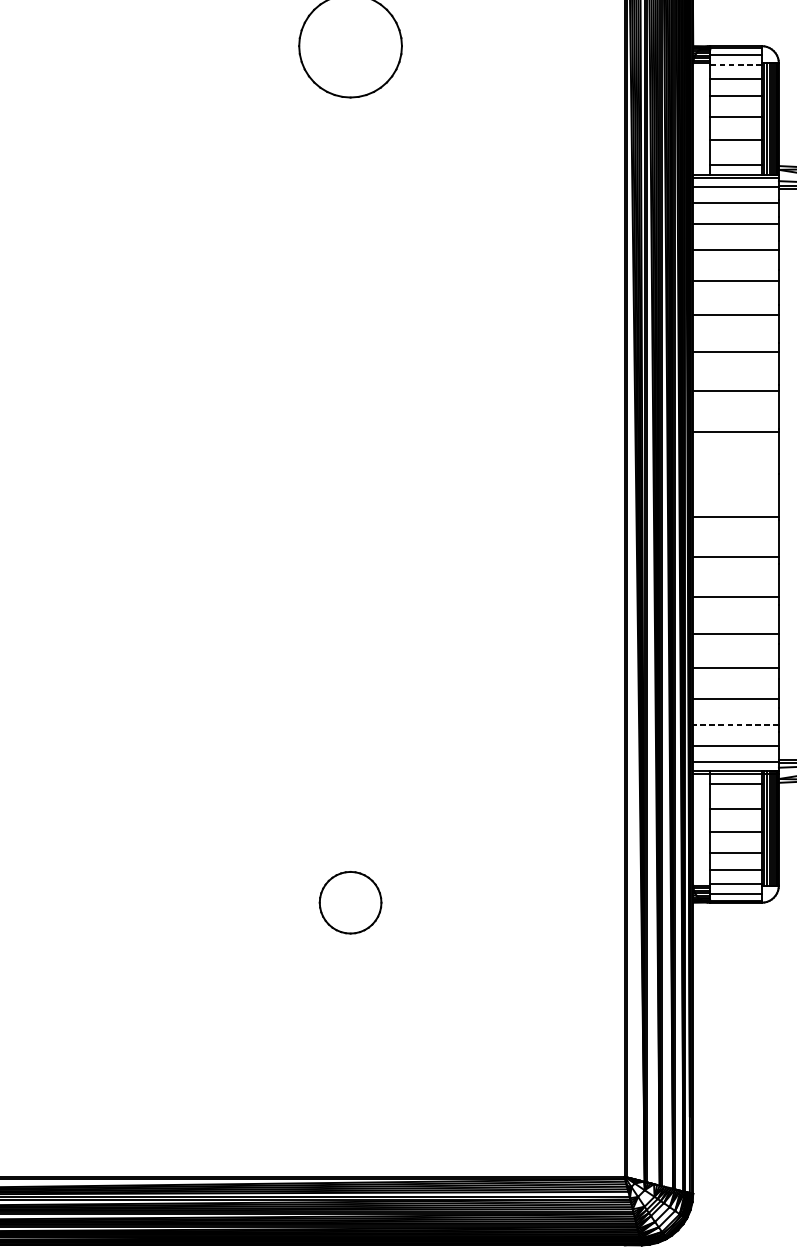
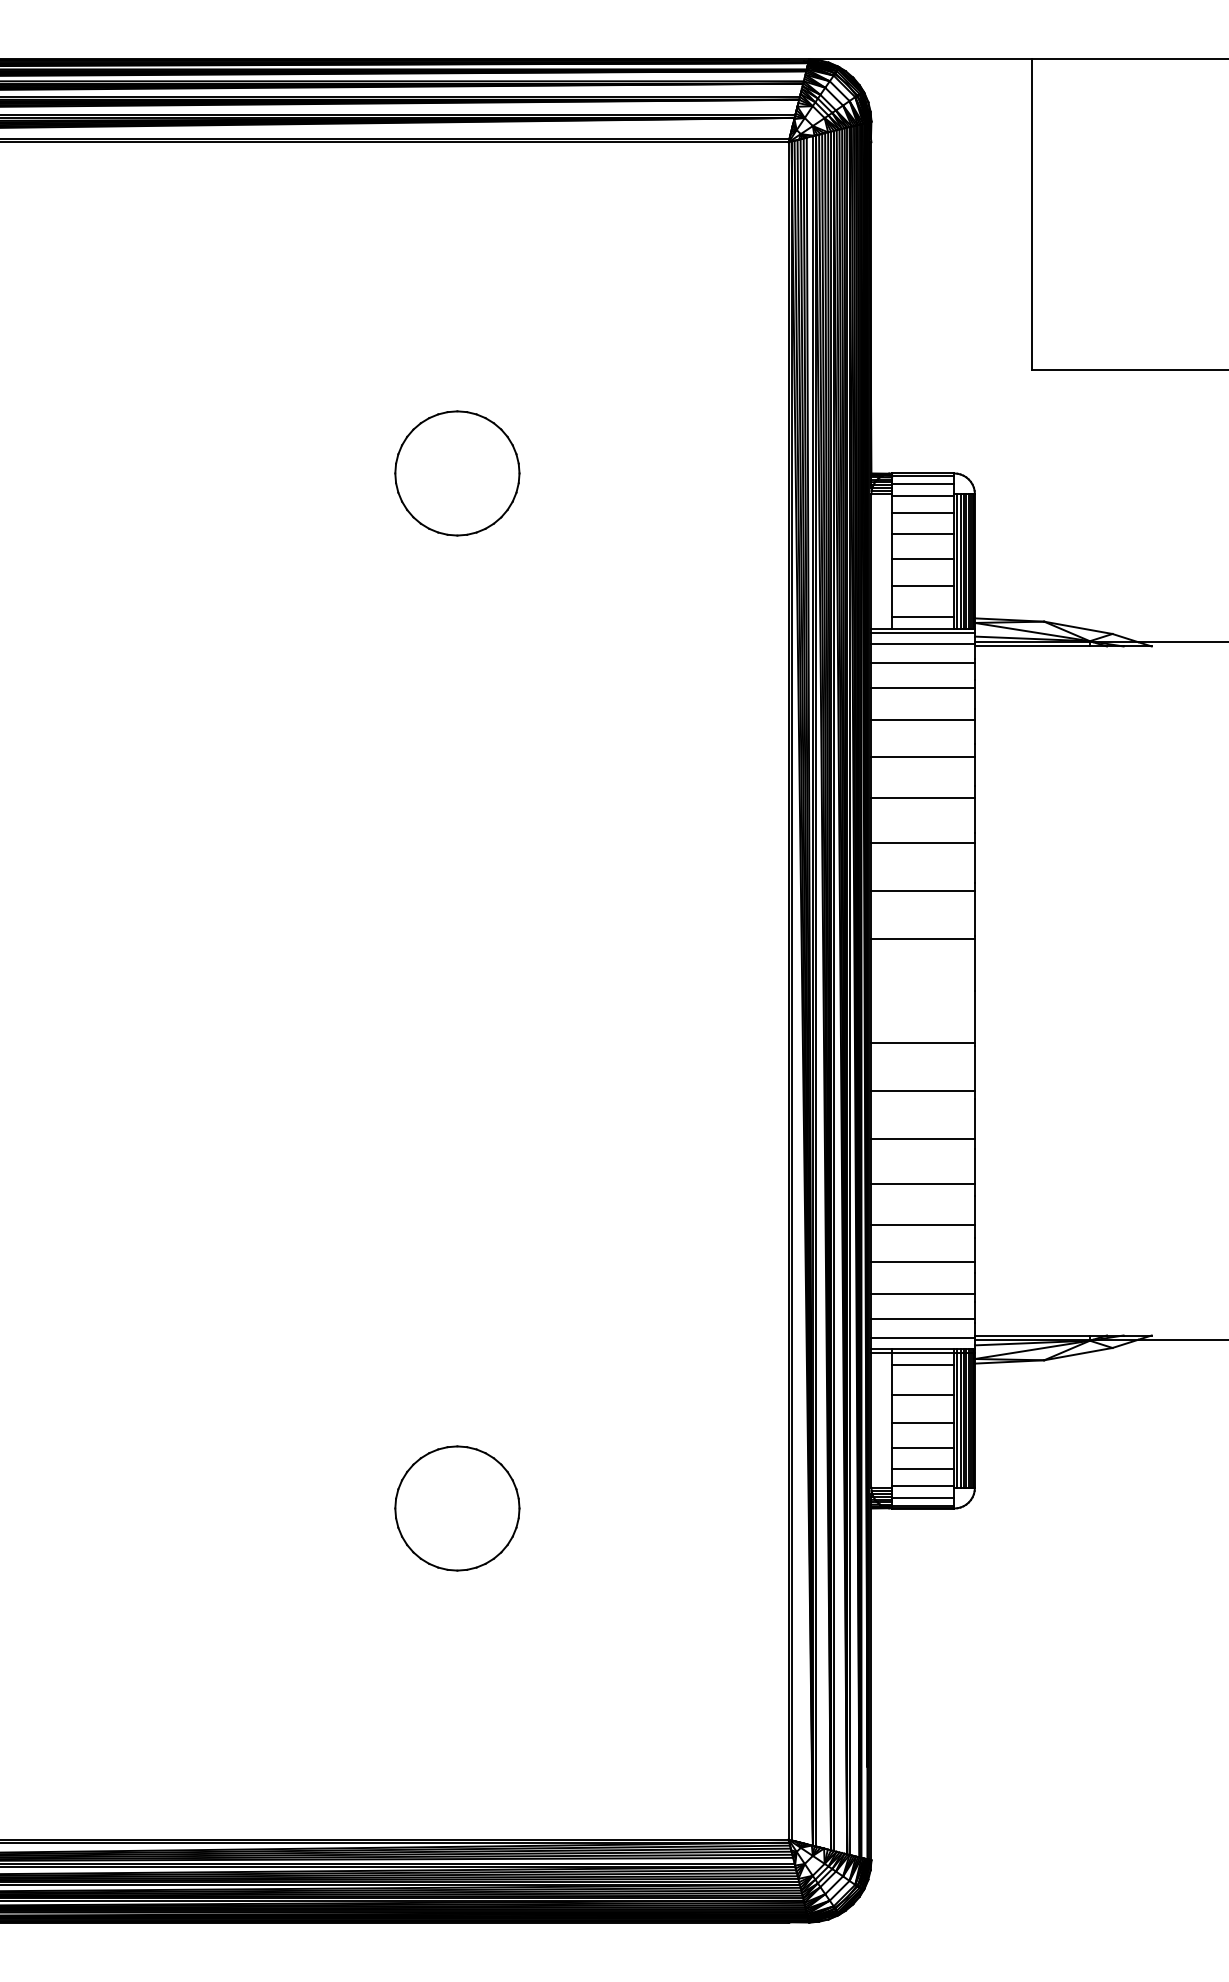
line: (735, 65) -> (922, 496), dashed -> solid
line: (736, 724) -> (923, 1293), dashed -> solid
part: (350, 902) -> (457, 1508), size x1.67

